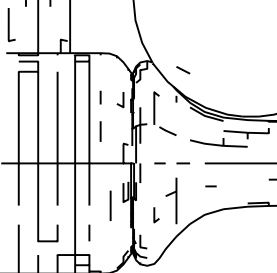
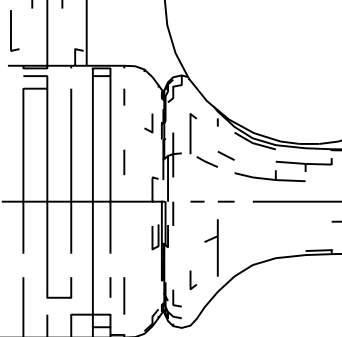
line: (183, 70) -> (226, 156), moved
line: (100, 97) -> (124, 96), moved
line: (210, 186) -> (259, 230), removed
line: (110, 205) -> (124, 295), moved
curve: (155, 215) -> (191, 280), moved

